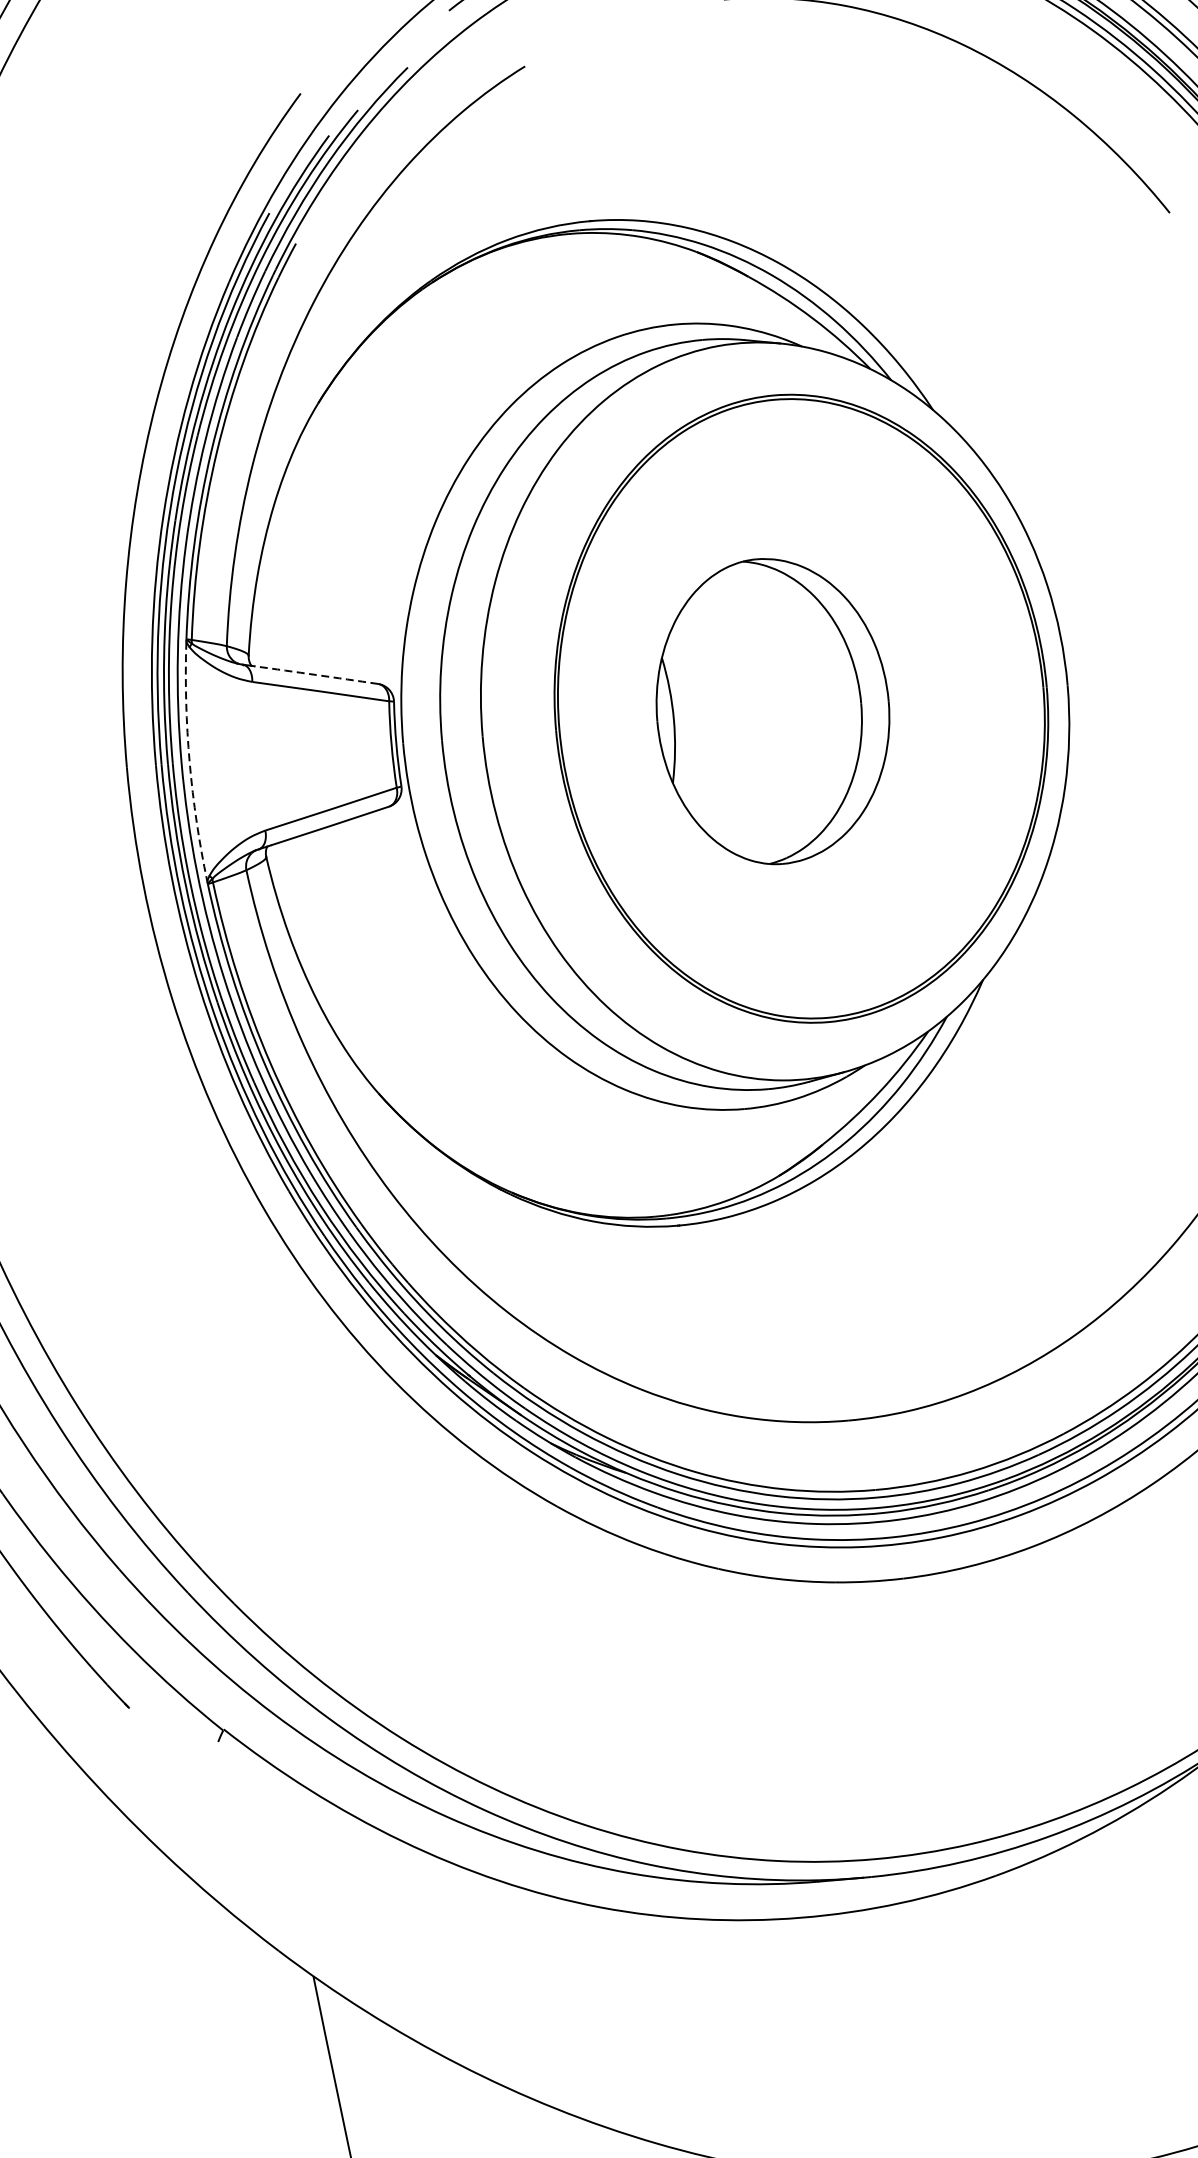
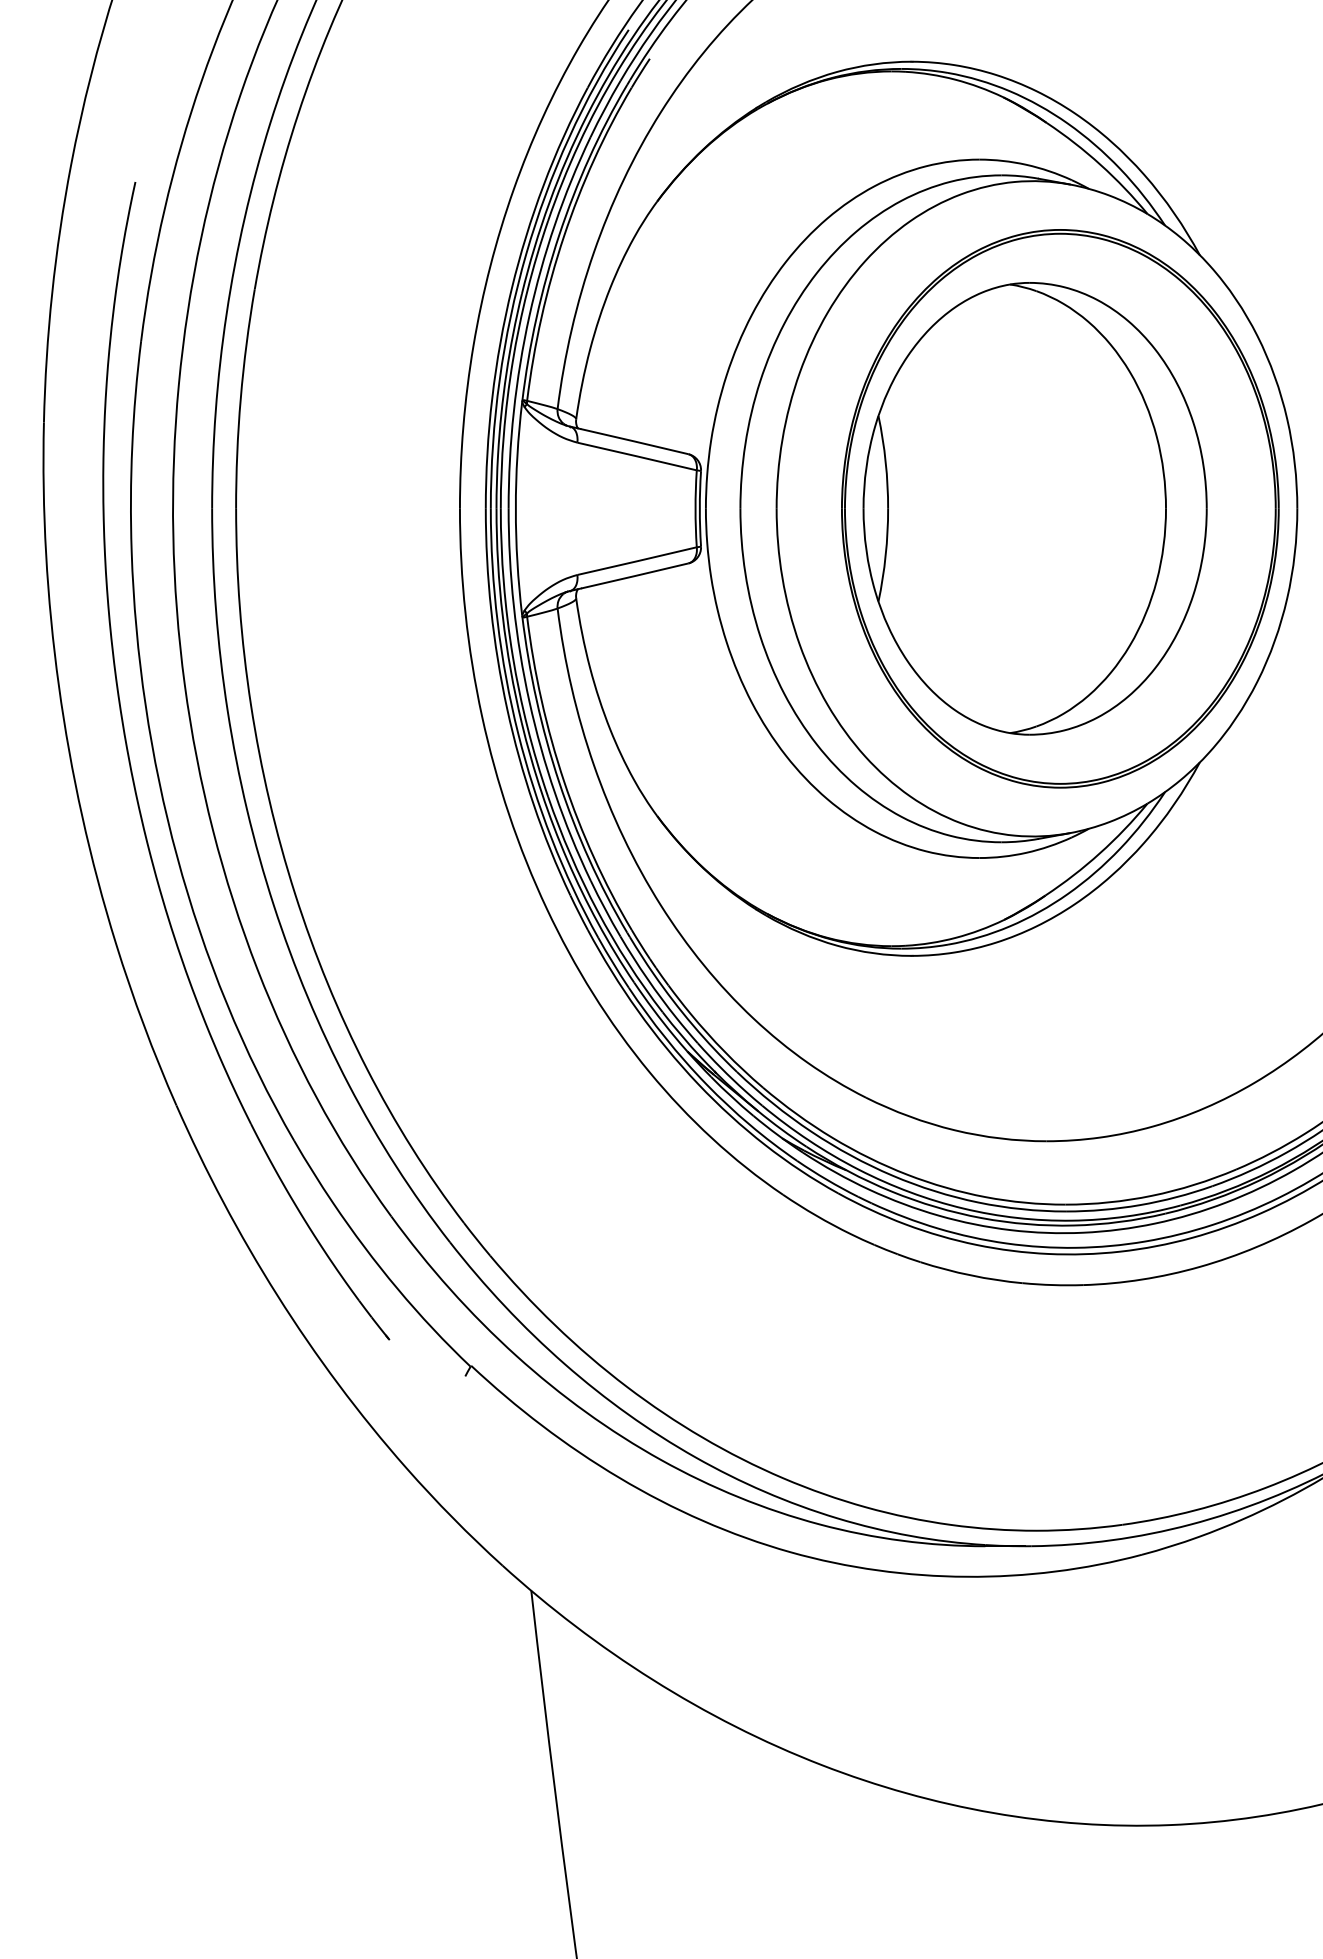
arc: (316, 675) -> (634, 441), dashed -> solid
part: (772, 710) -> (1034, 508), size x1.67
arc: (189, 761) -> (515, 508), dashed -> solid

